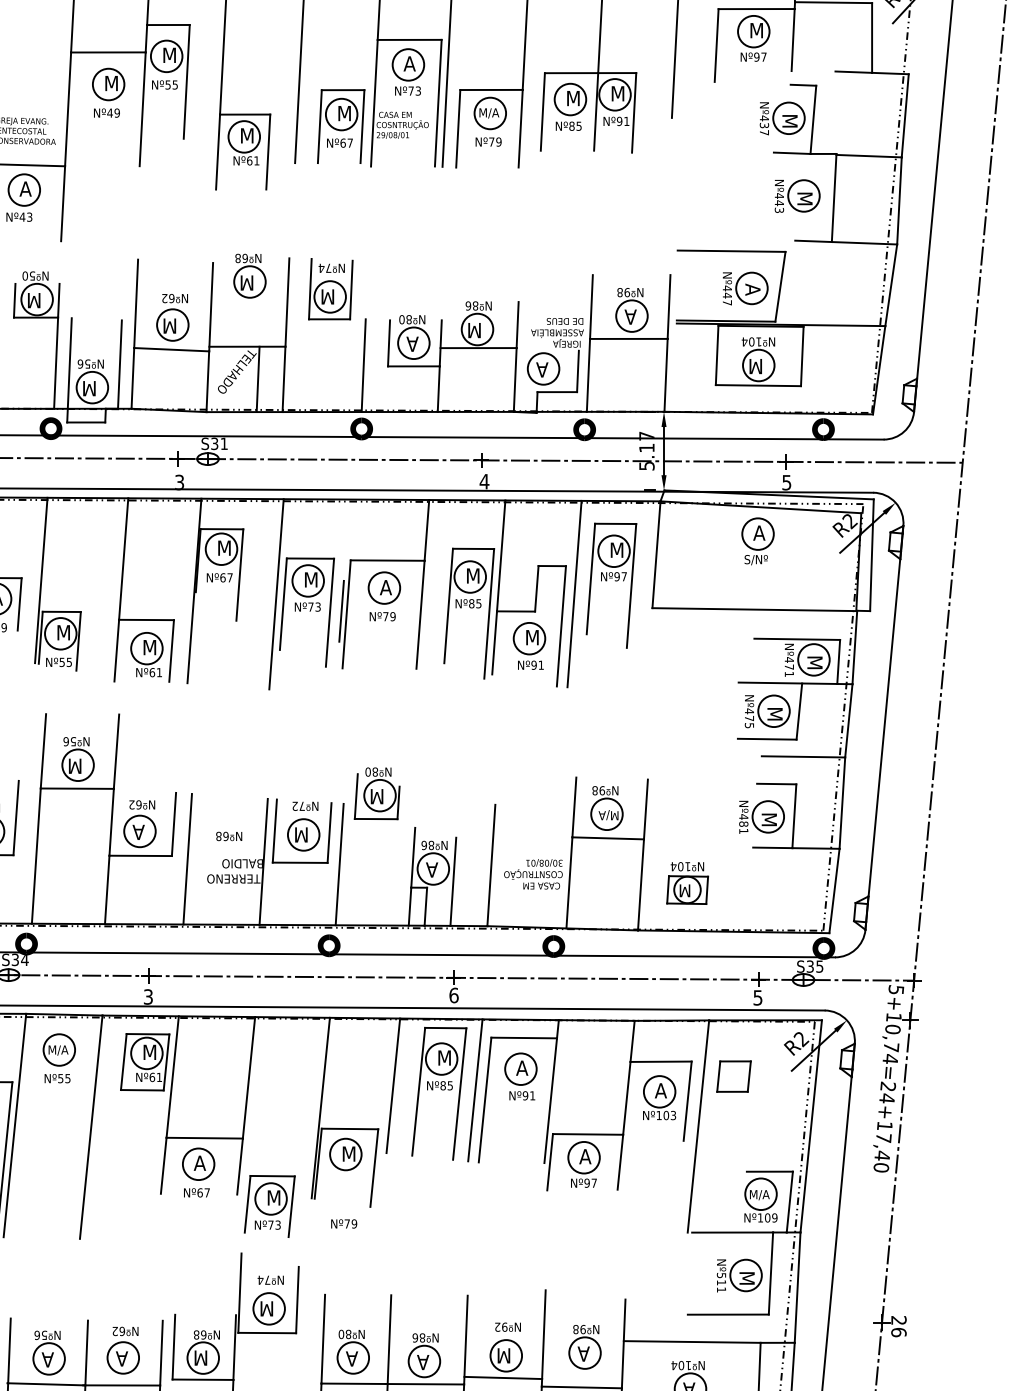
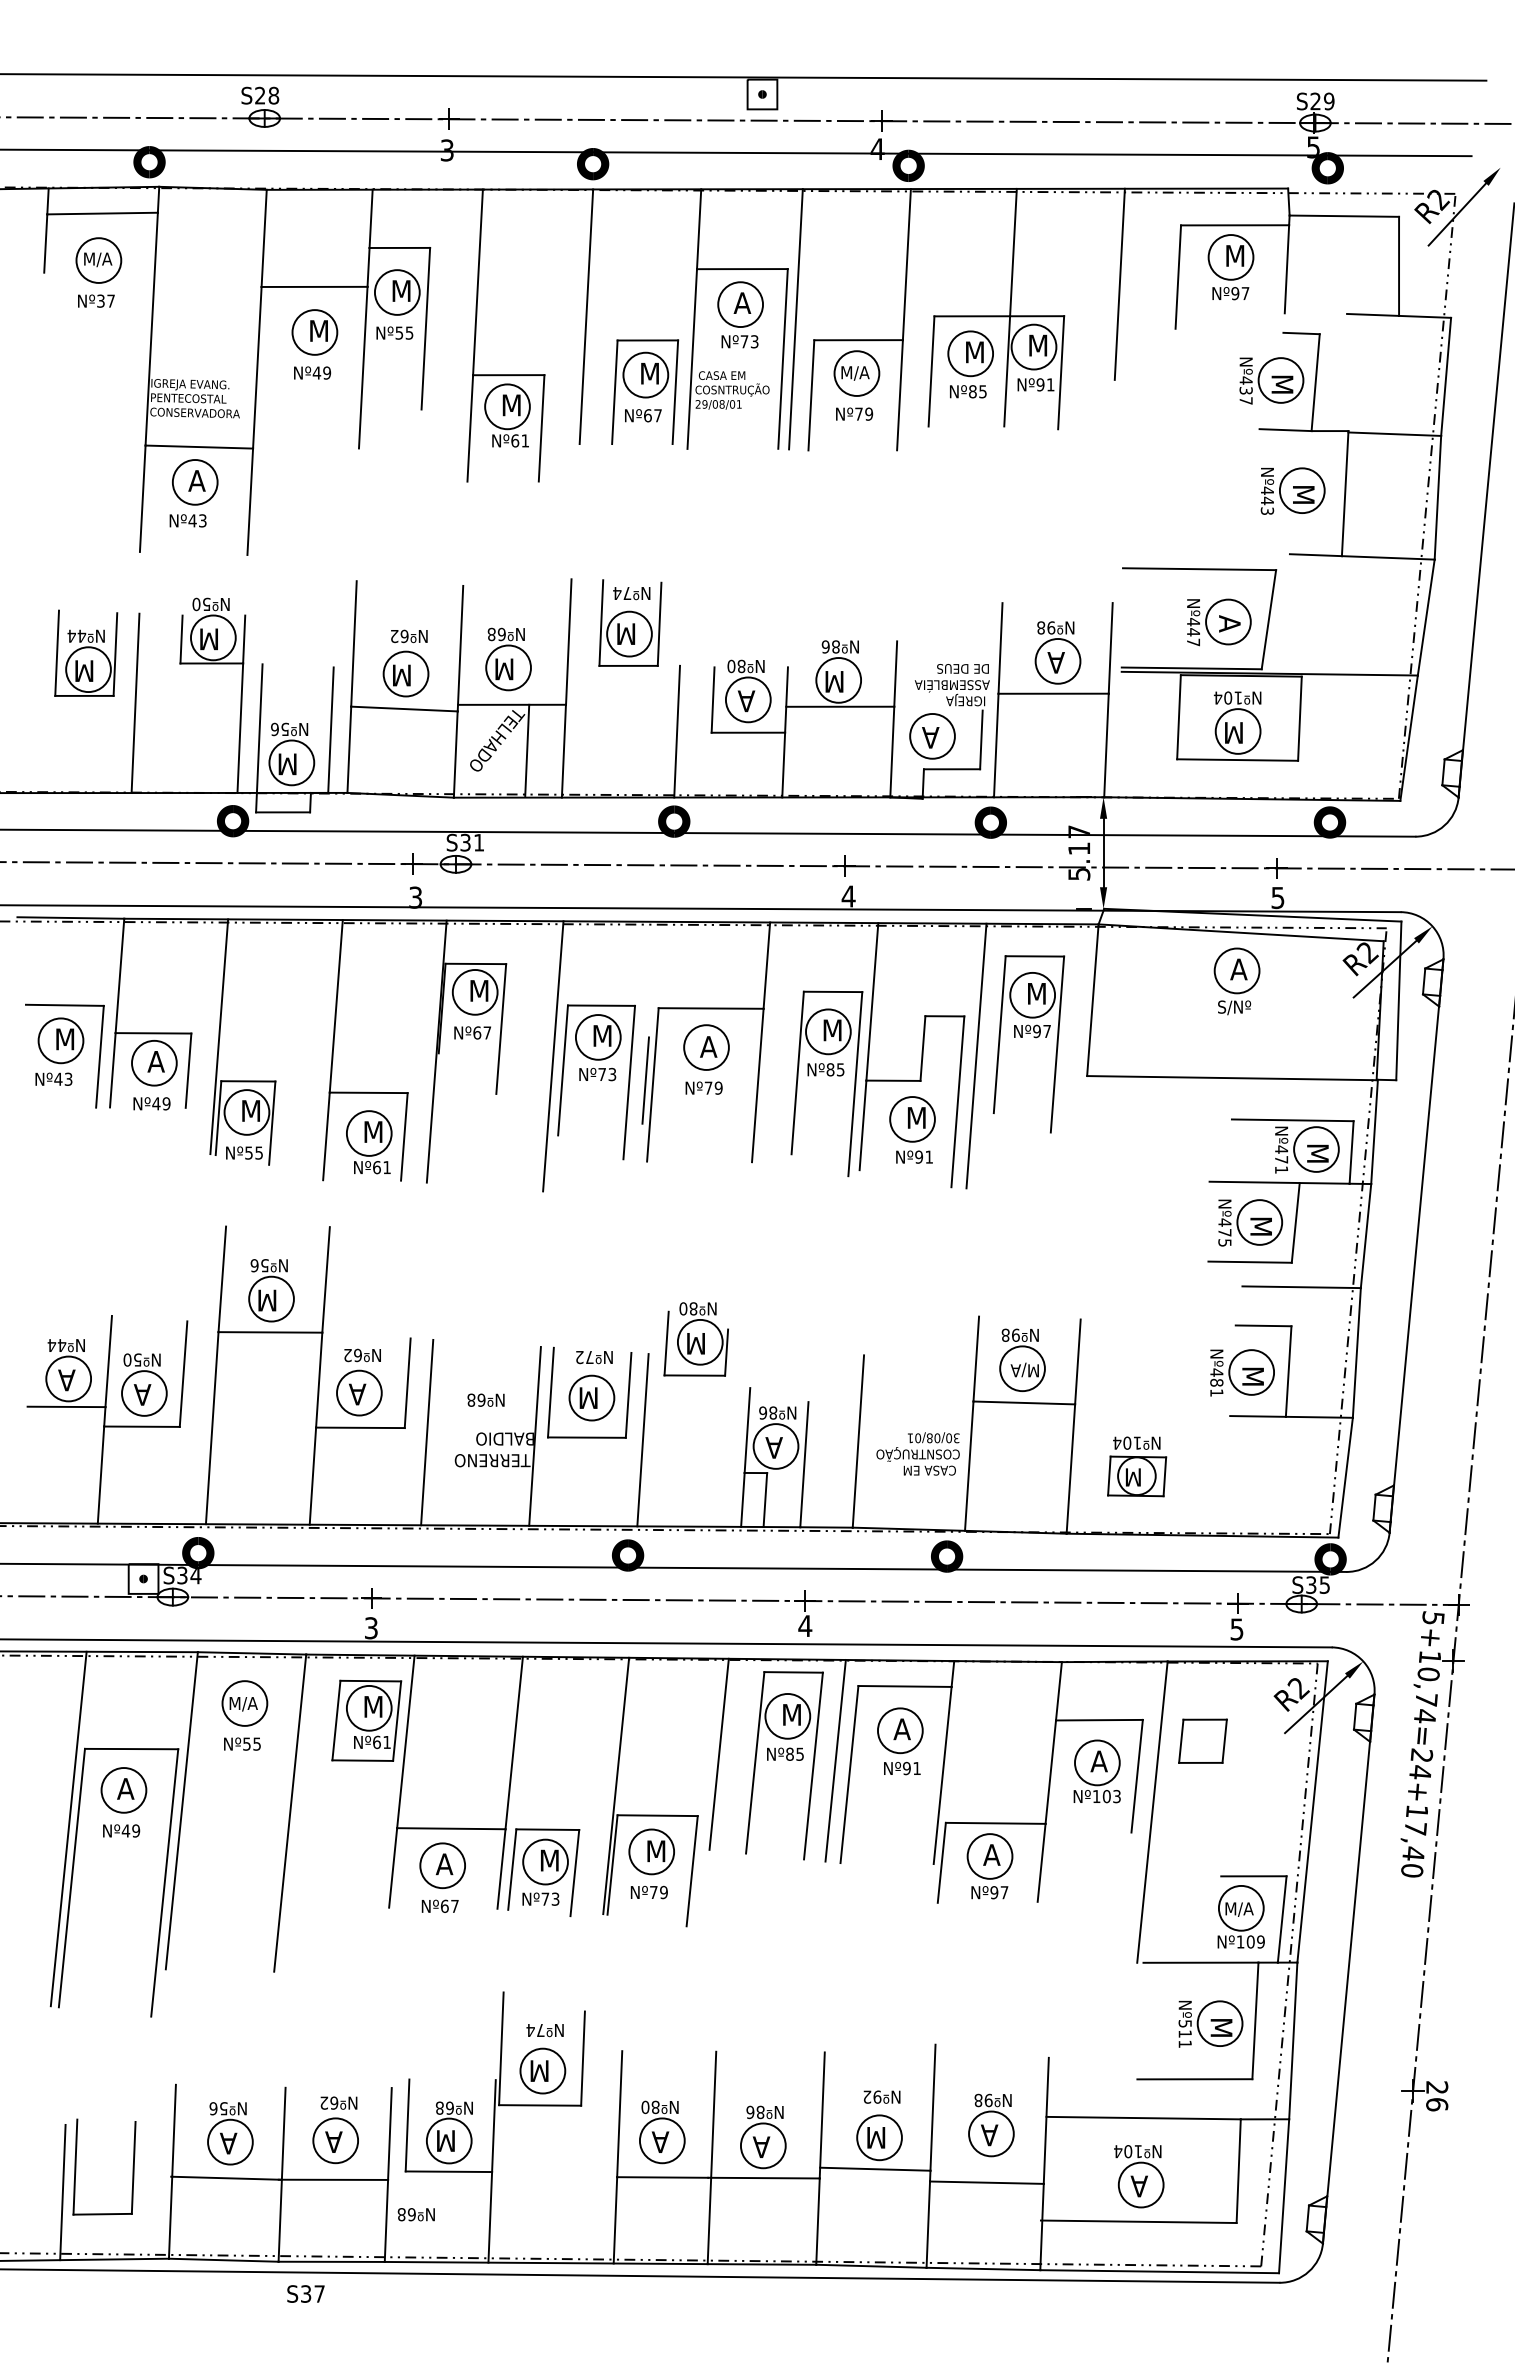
part: (249, 276) -> (508, 659), moved
text: (454, 995) -> (805, 1626), 6 -> 4
part: (269, 1206) -> (543, 1872), moved
text: (343, 1223) -> (648, 1892), moved

